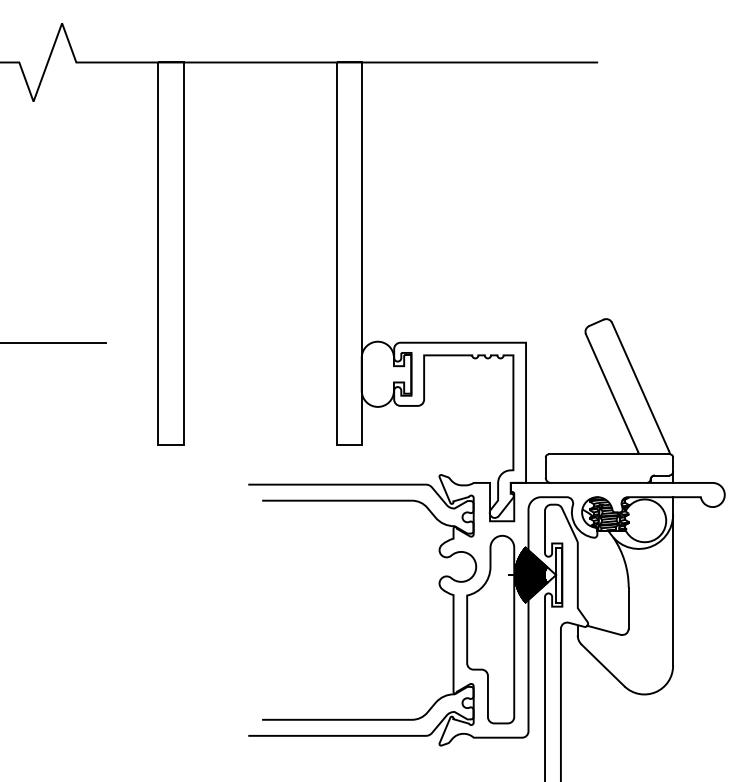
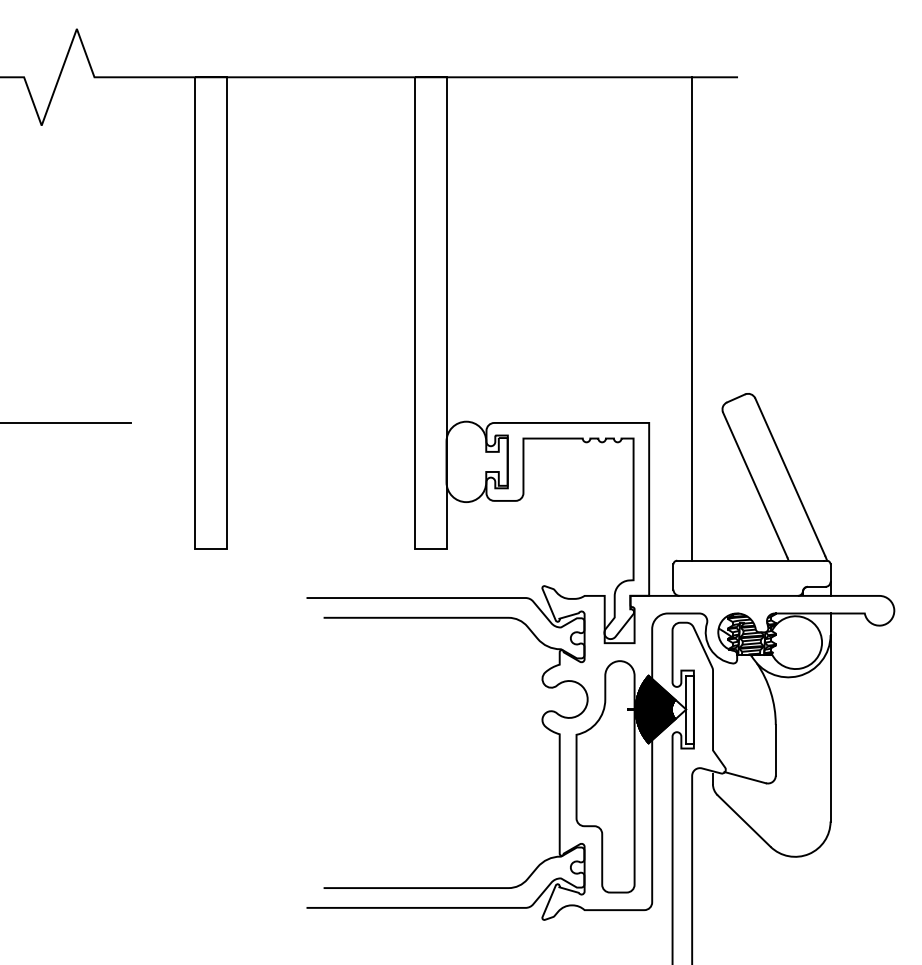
line: (561, 258) -> (692, 318), added

